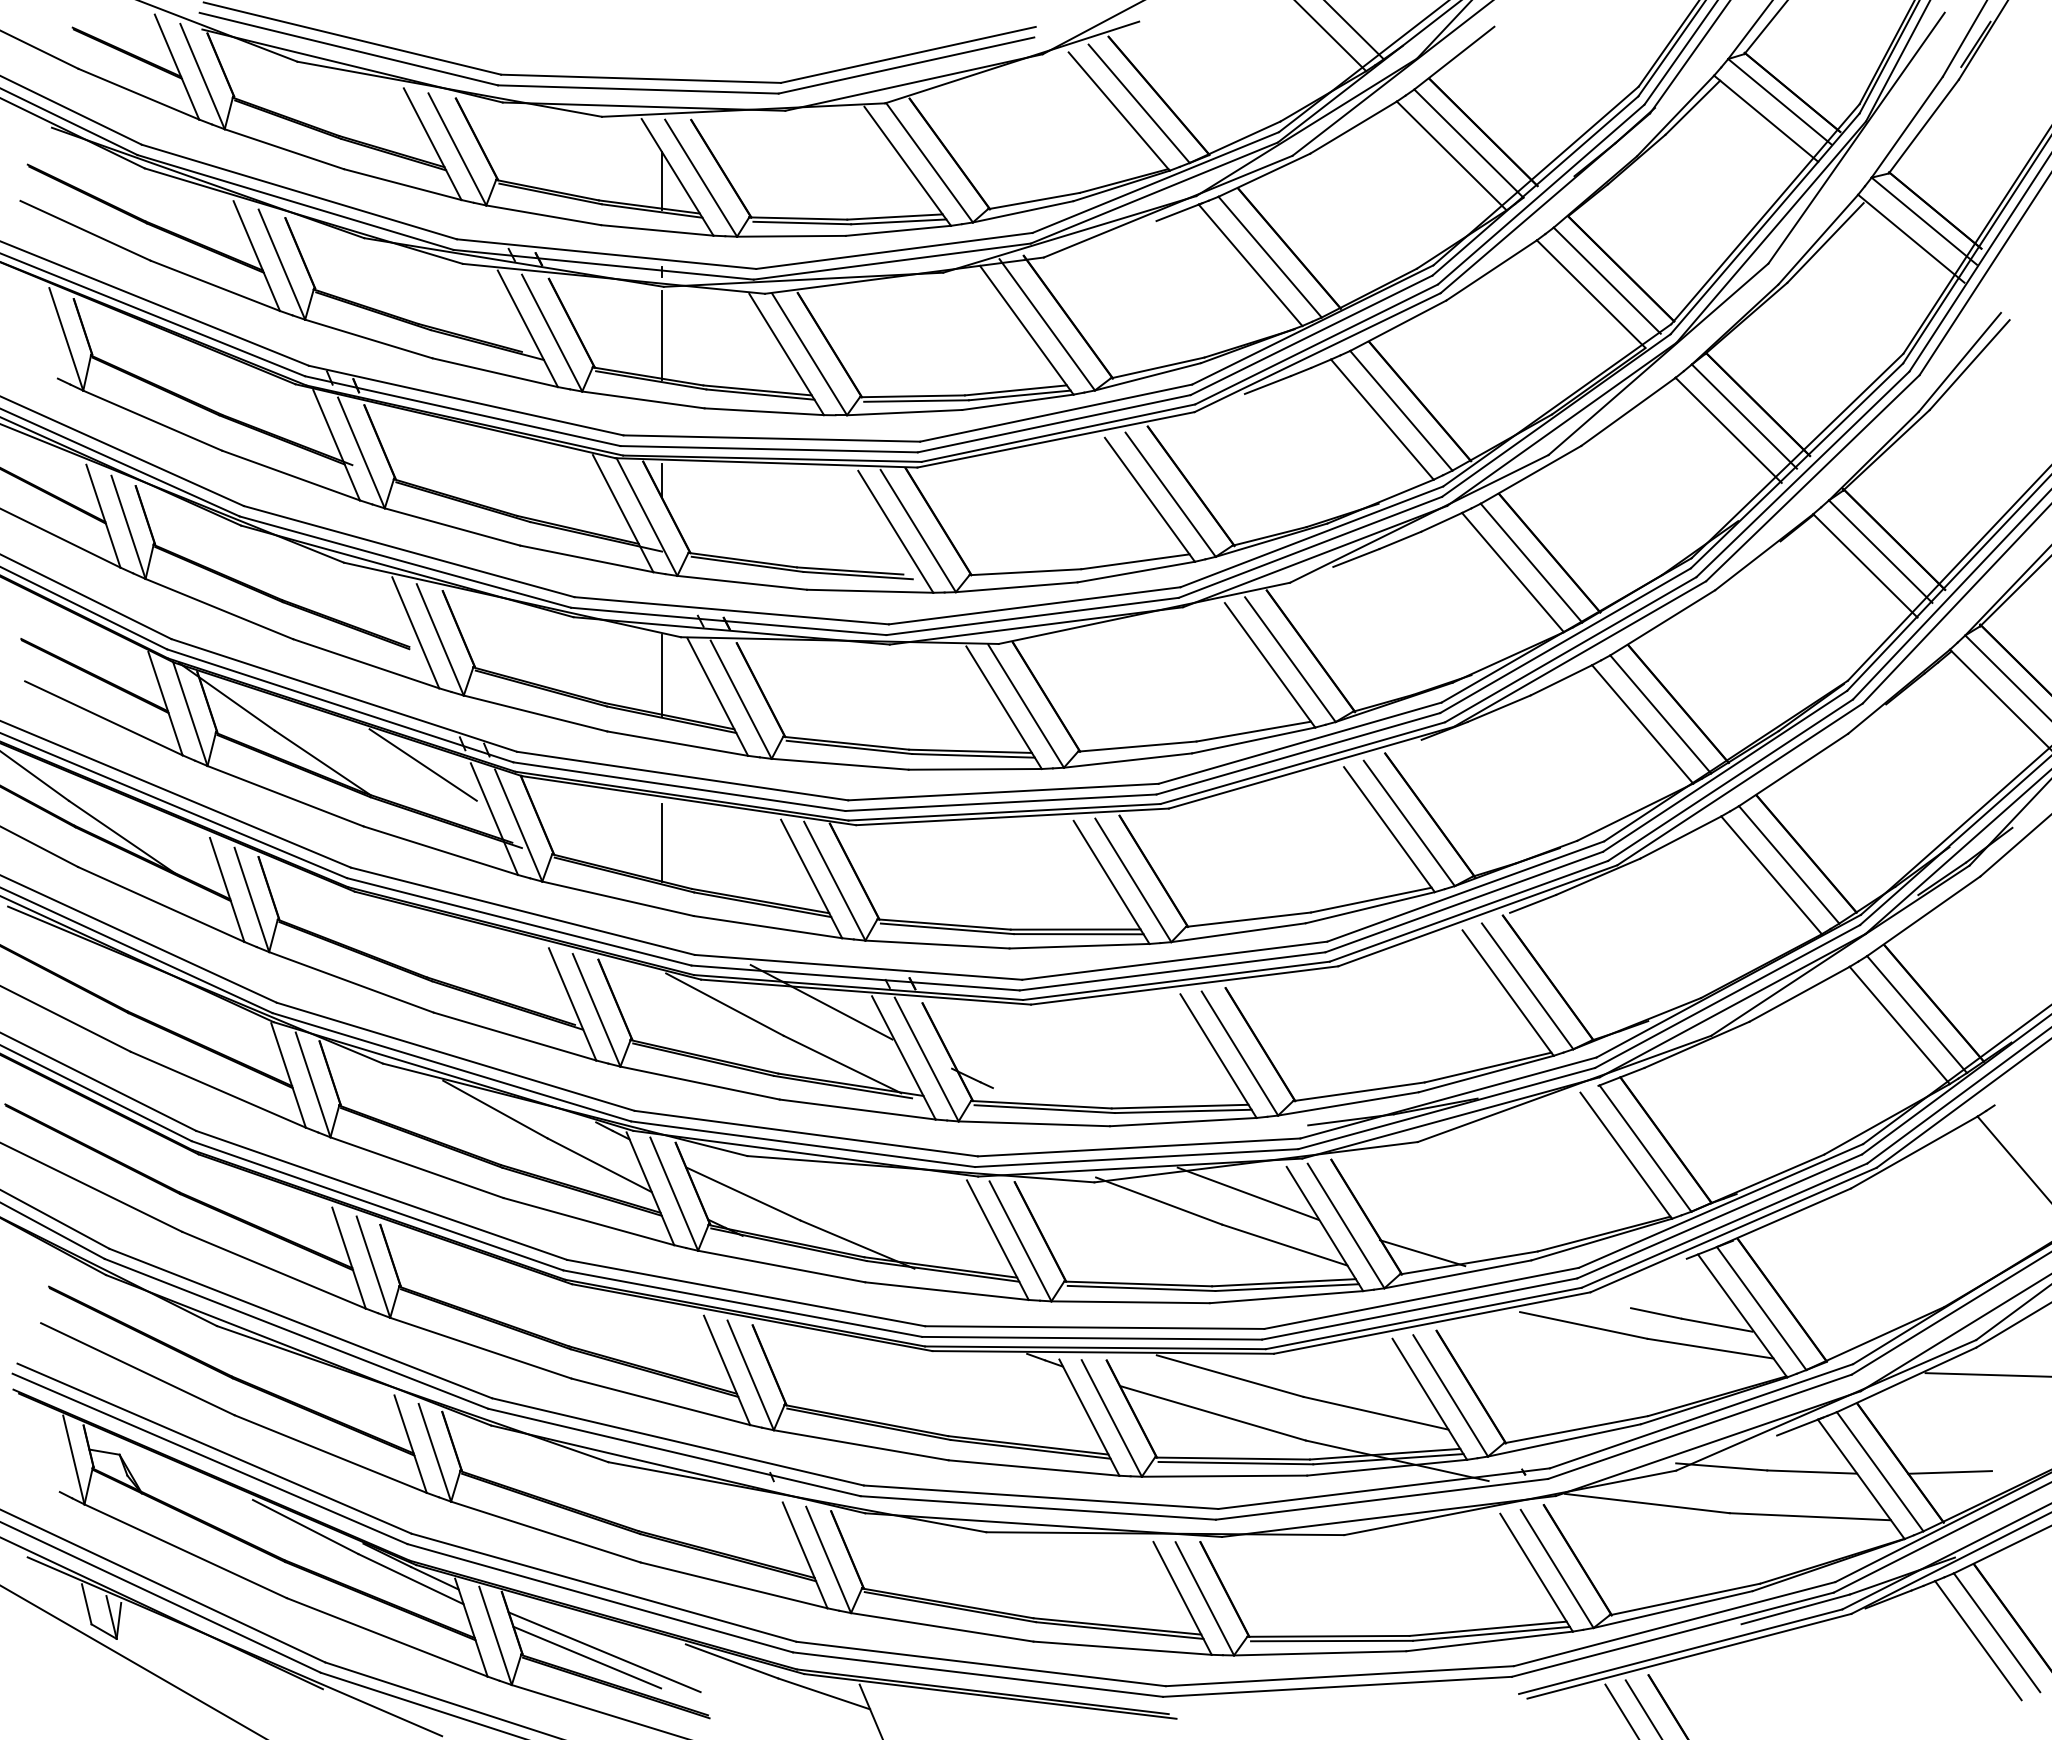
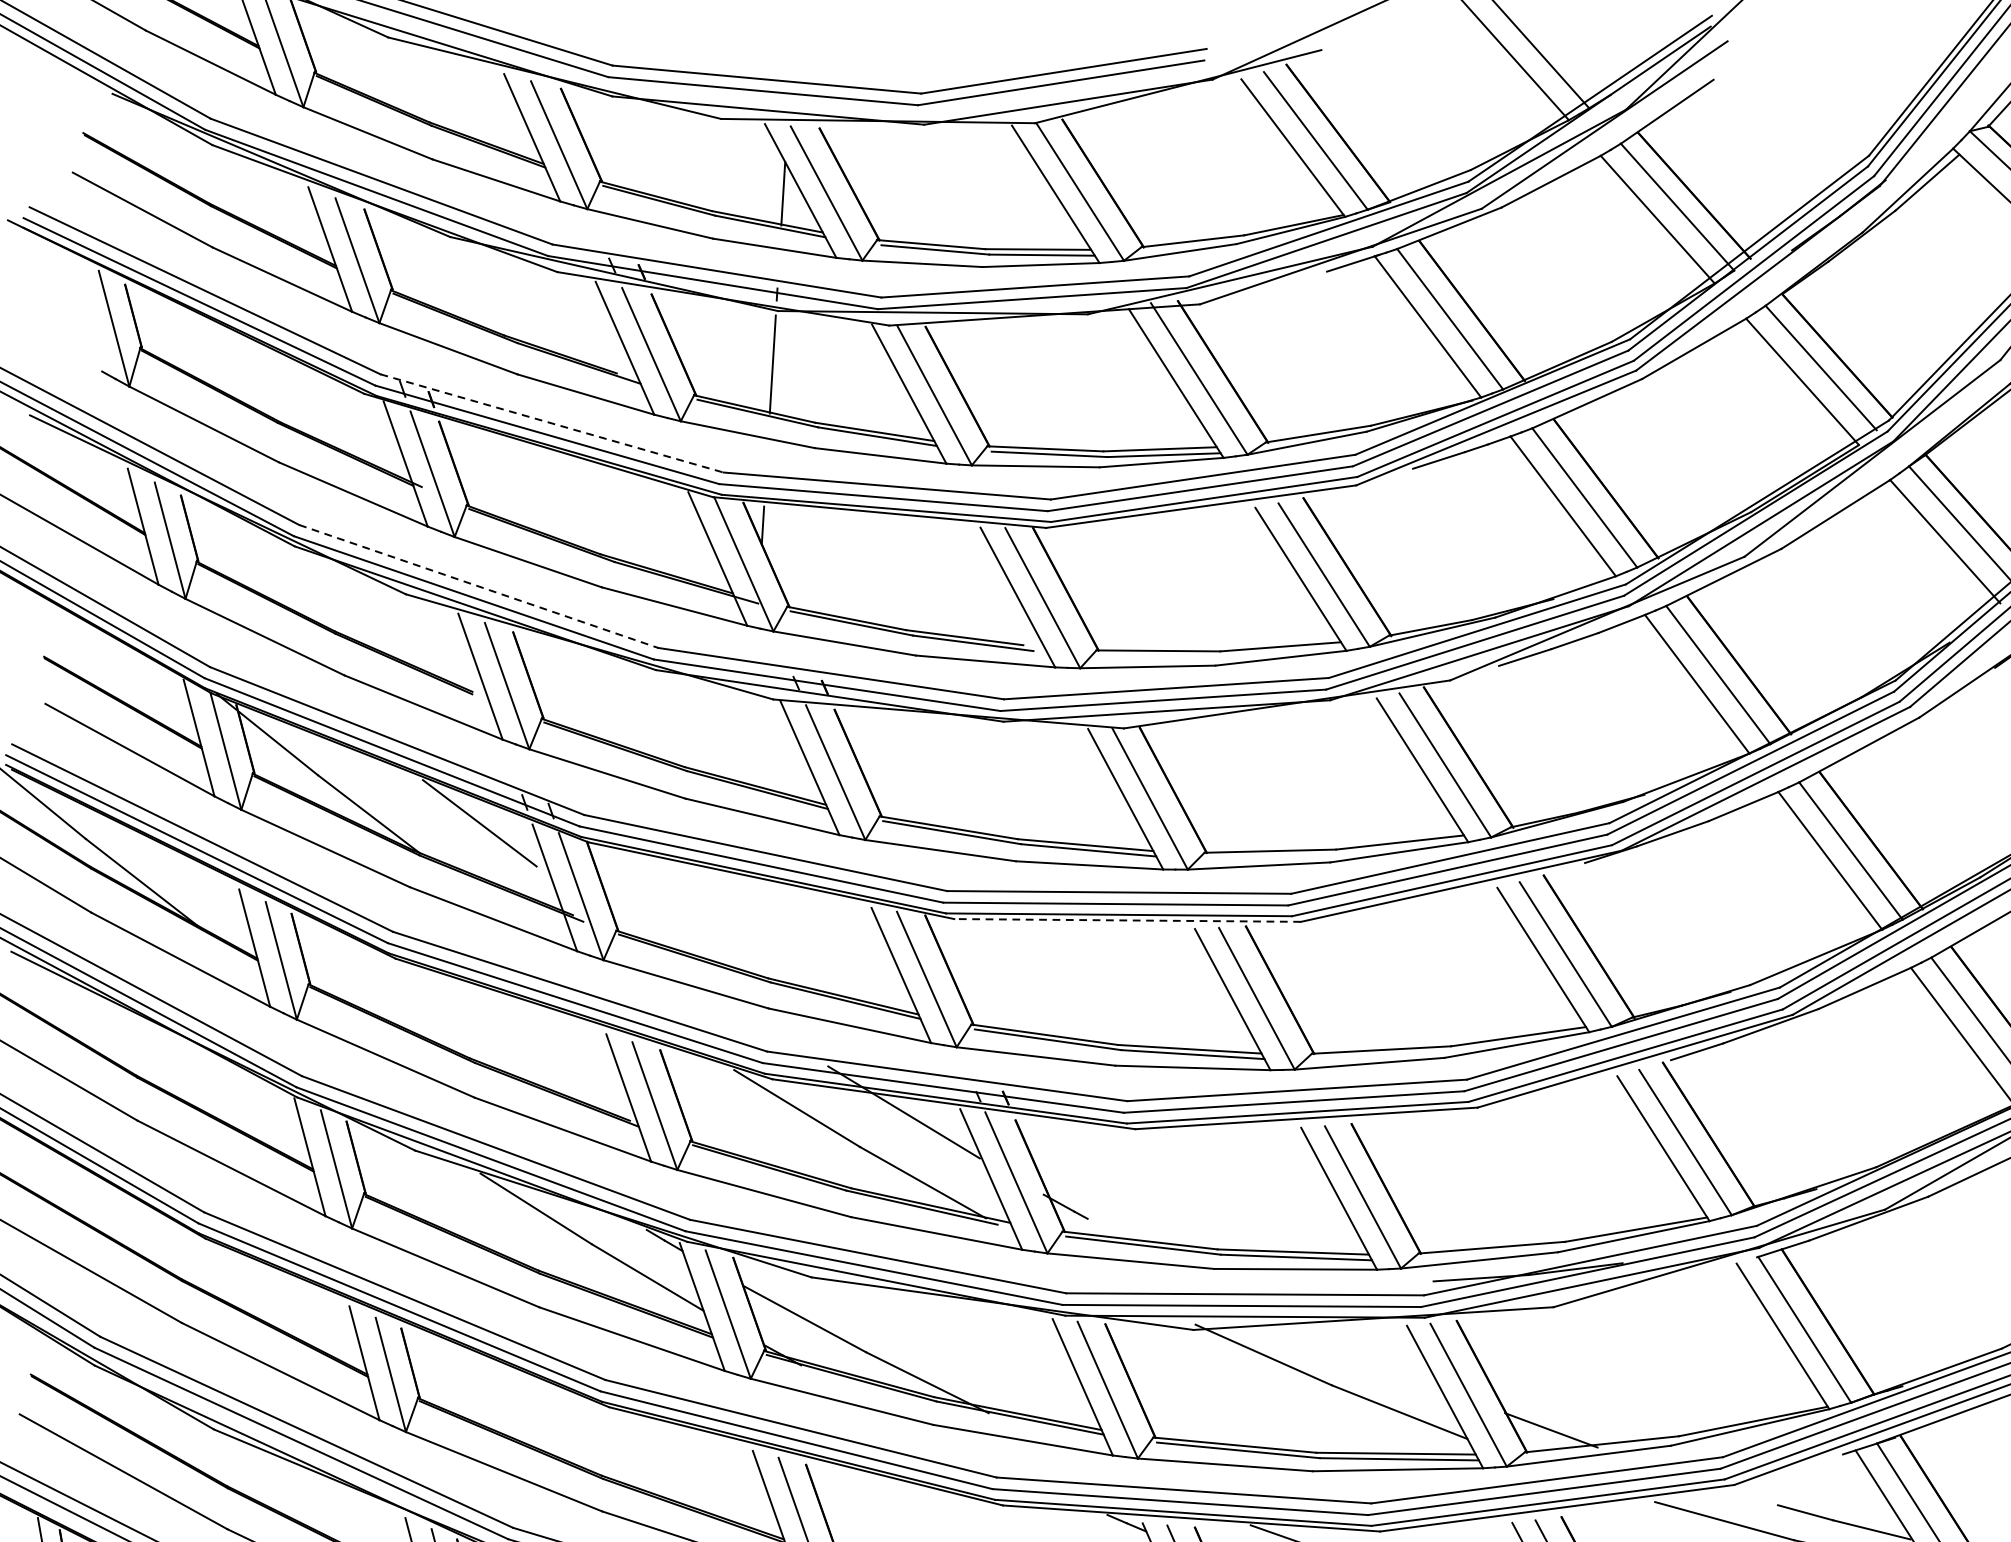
line: (466, 400) -> (552, 423), solid -> dashed
line: (409, 551) -> (479, 586), solid -> dashed
line: (662, 674) -> (750, 739), removed
line: (1012, 816) -> (1127, 920), solid -> dashed
line: (662, 843) -> (738, 926), removed
line: (1247, 1193) -> (1361, 1352), removed

